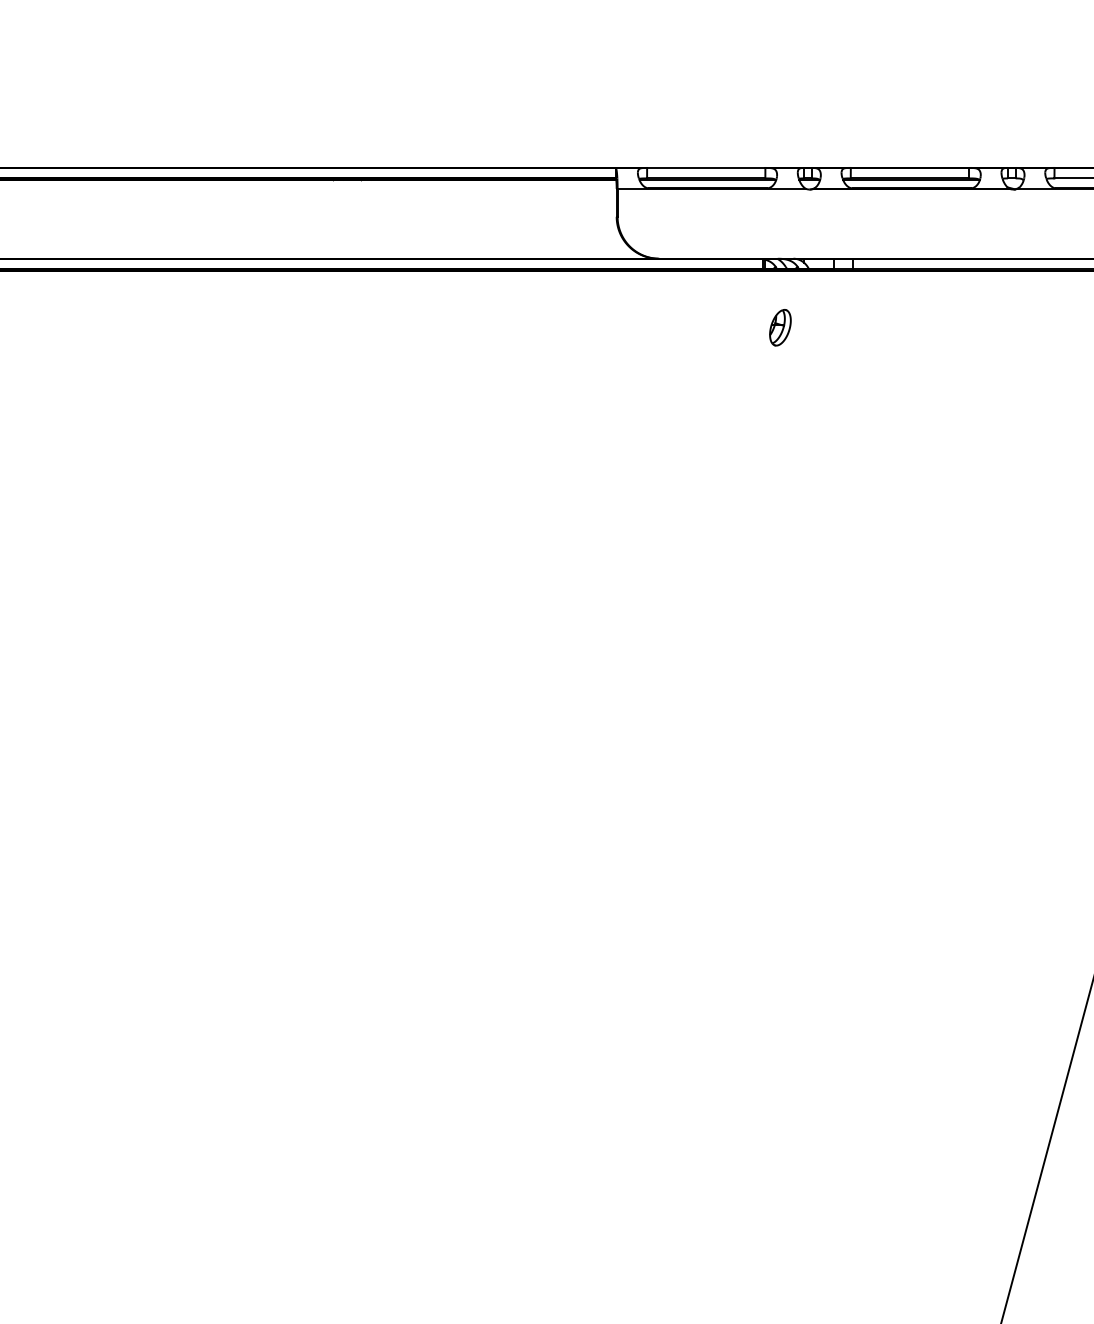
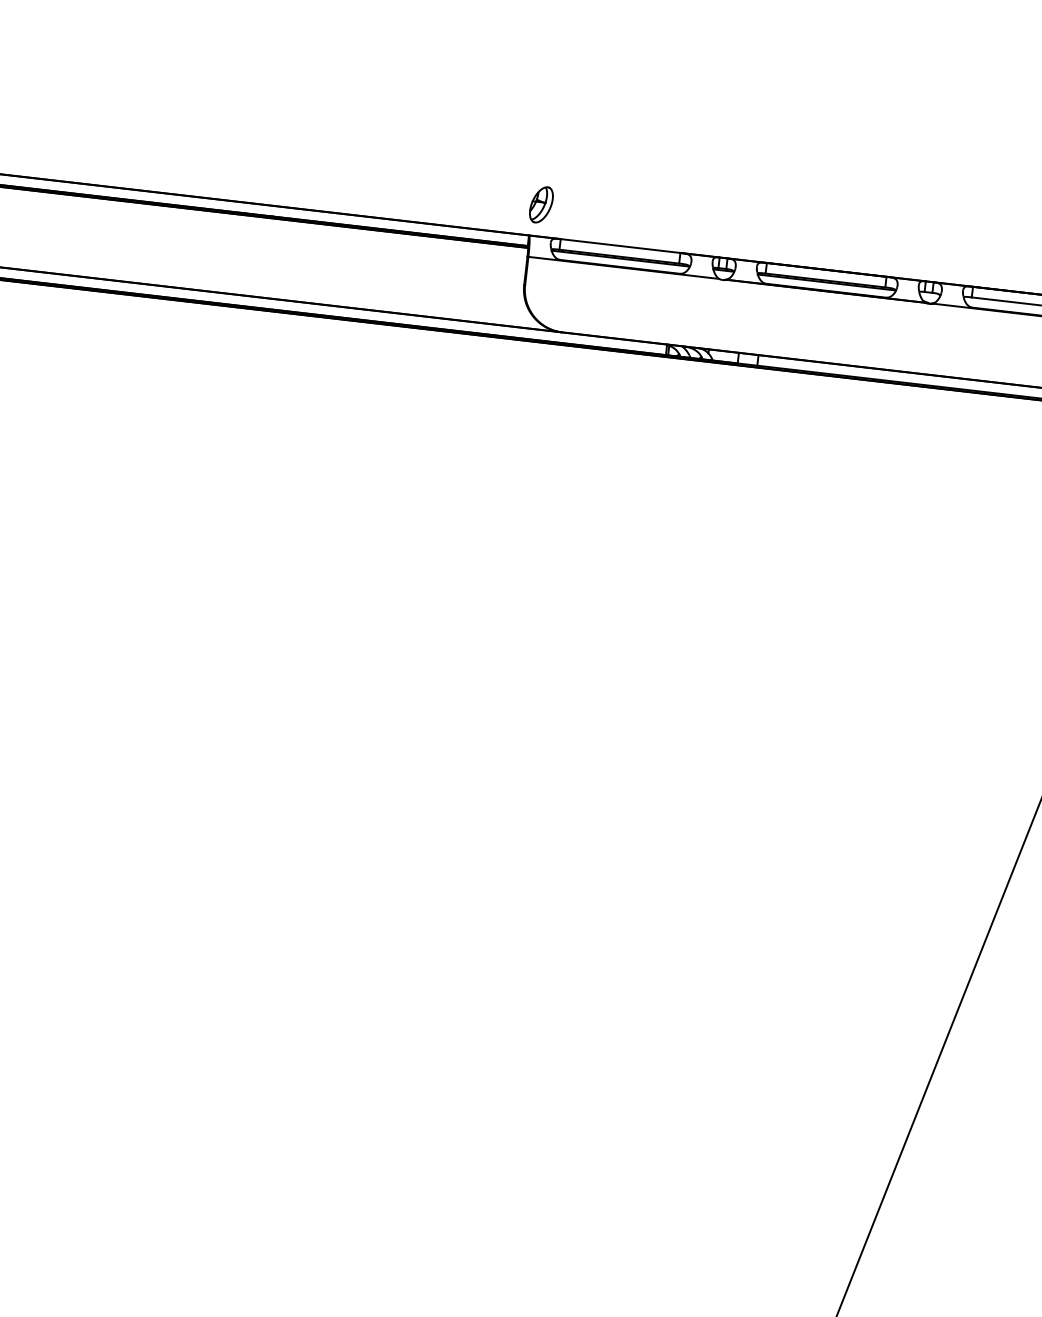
part: (780, 327) -> (541, 204), moved

